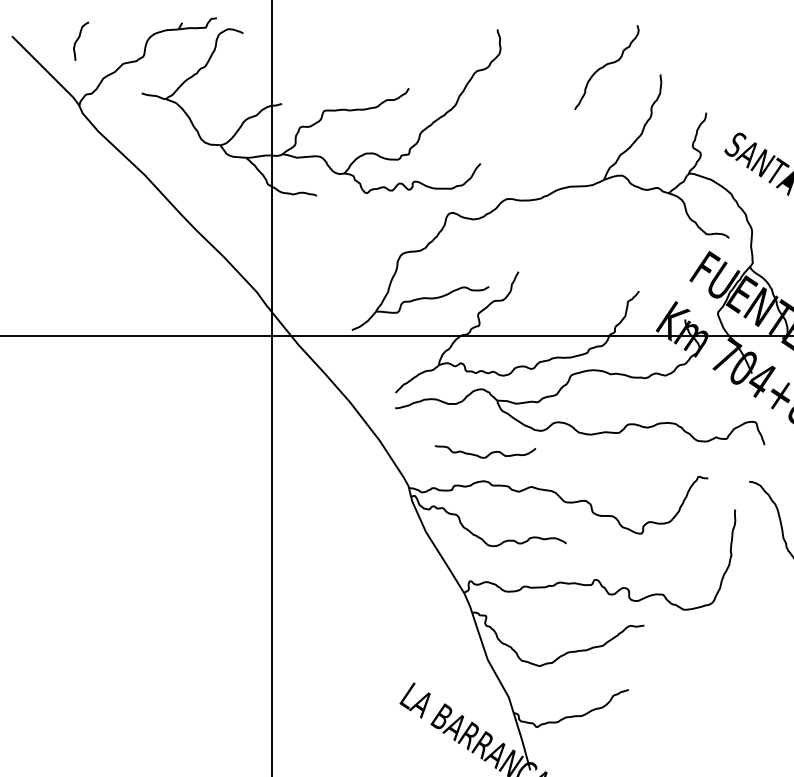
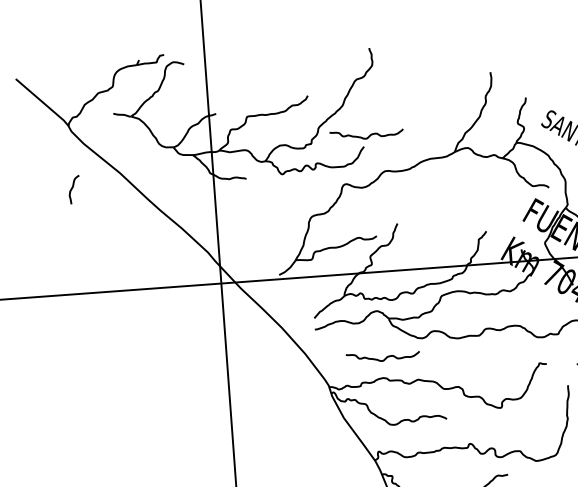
curve: (79, 38) -> (73, 187), moved
curve: (605, 66) -> (449, 69), removed
curve: (487, 149) -> (368, 136), added

